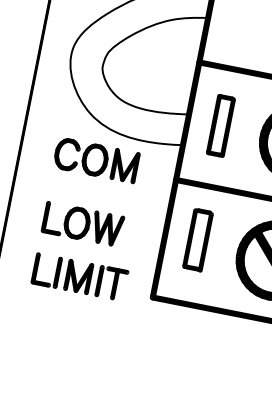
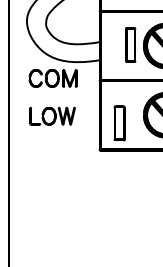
part: (220, 125) -> (130, 44), moved
part: (197, 240) -> (119, 123), moved
part: (79, 277) -> (56, 146), removed

